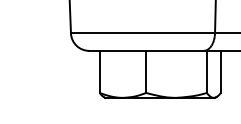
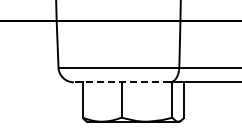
line: (146, 51) -> (121, 82), solid -> dashed

